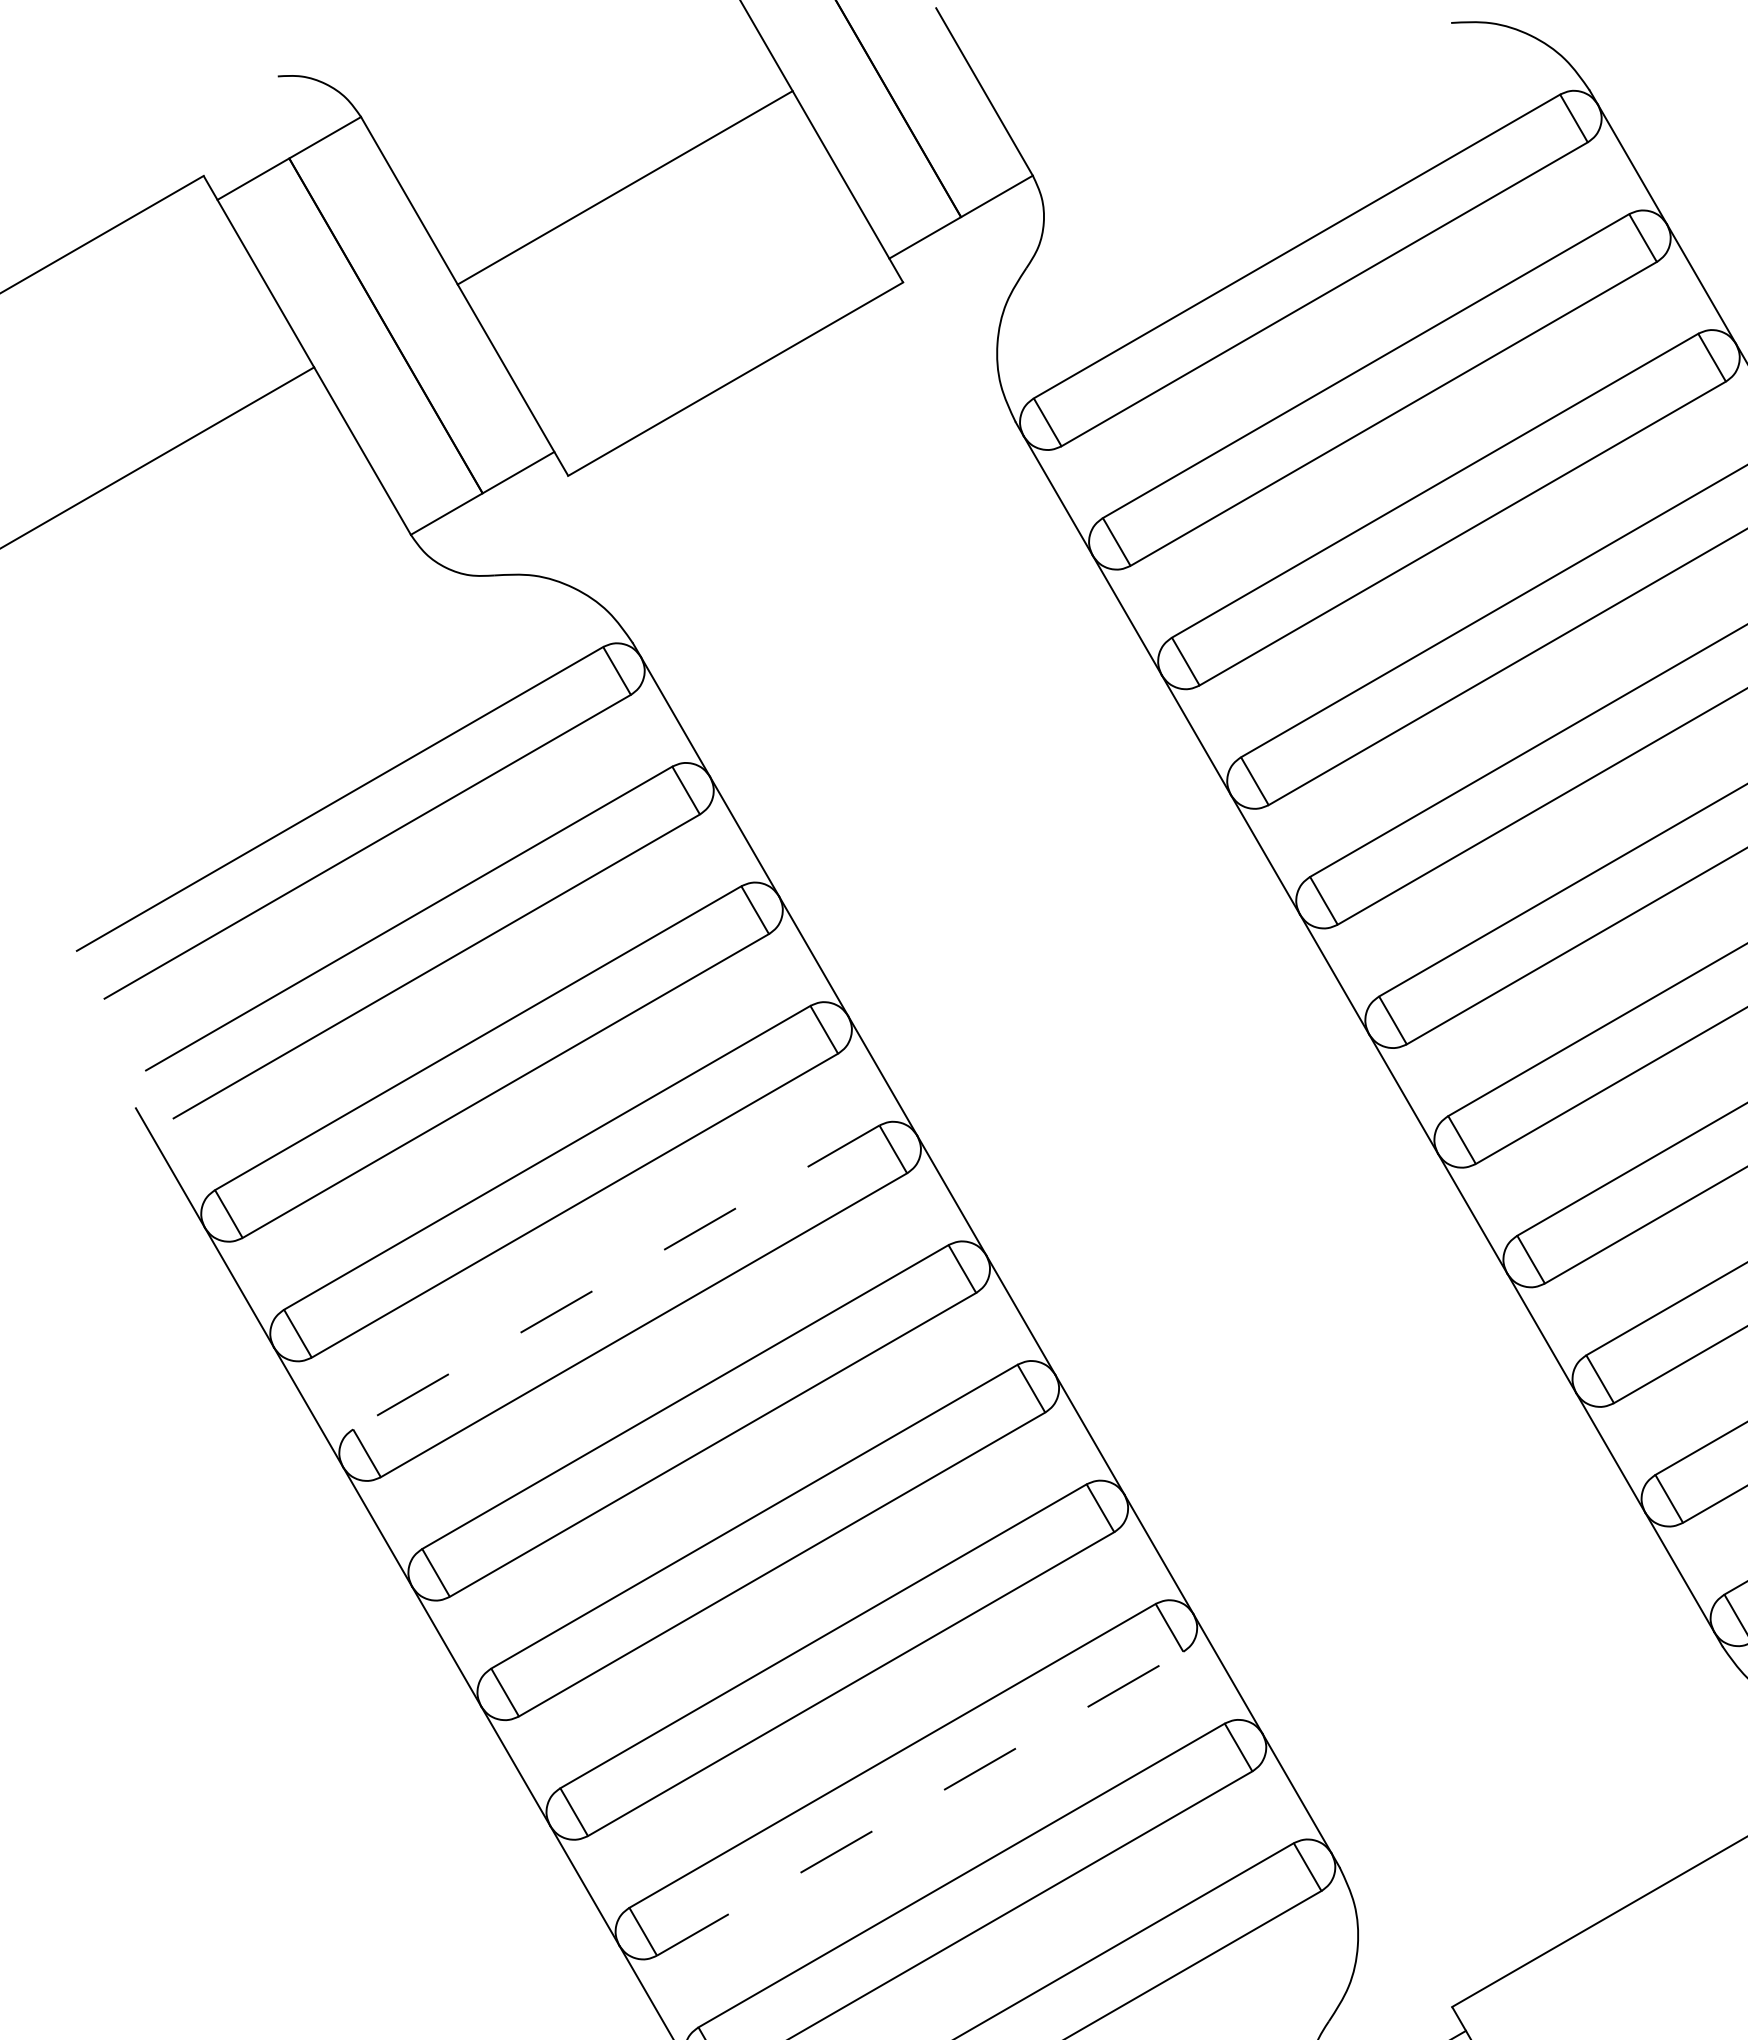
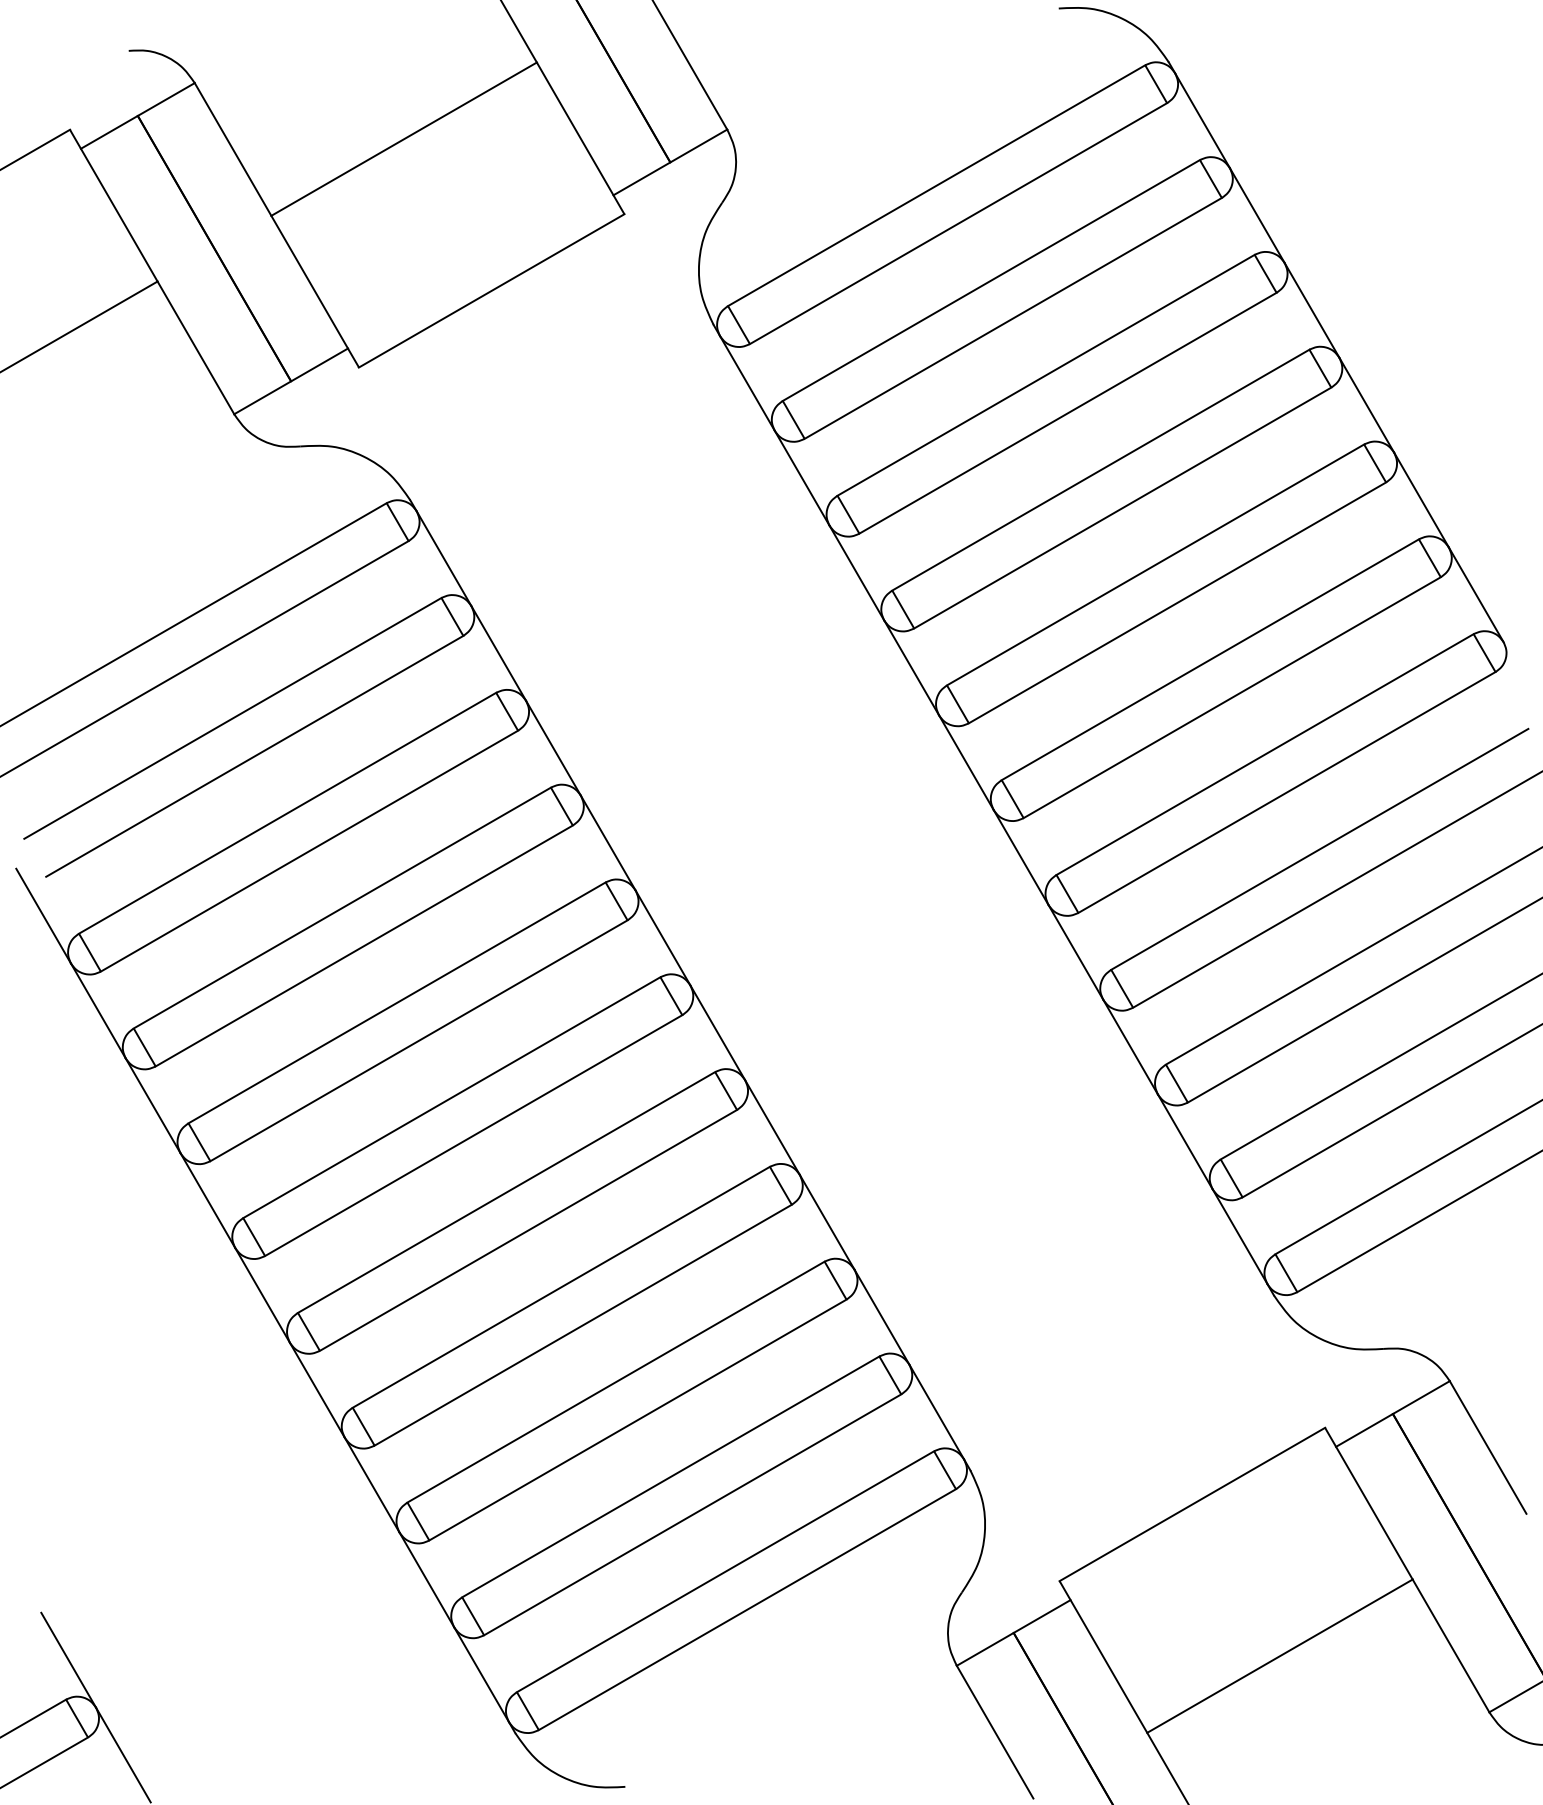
line: (616, 1276) -> (397, 1002), dashed -> solid
line: (919, 1804) -> (637, 1420), dashed -> solid

